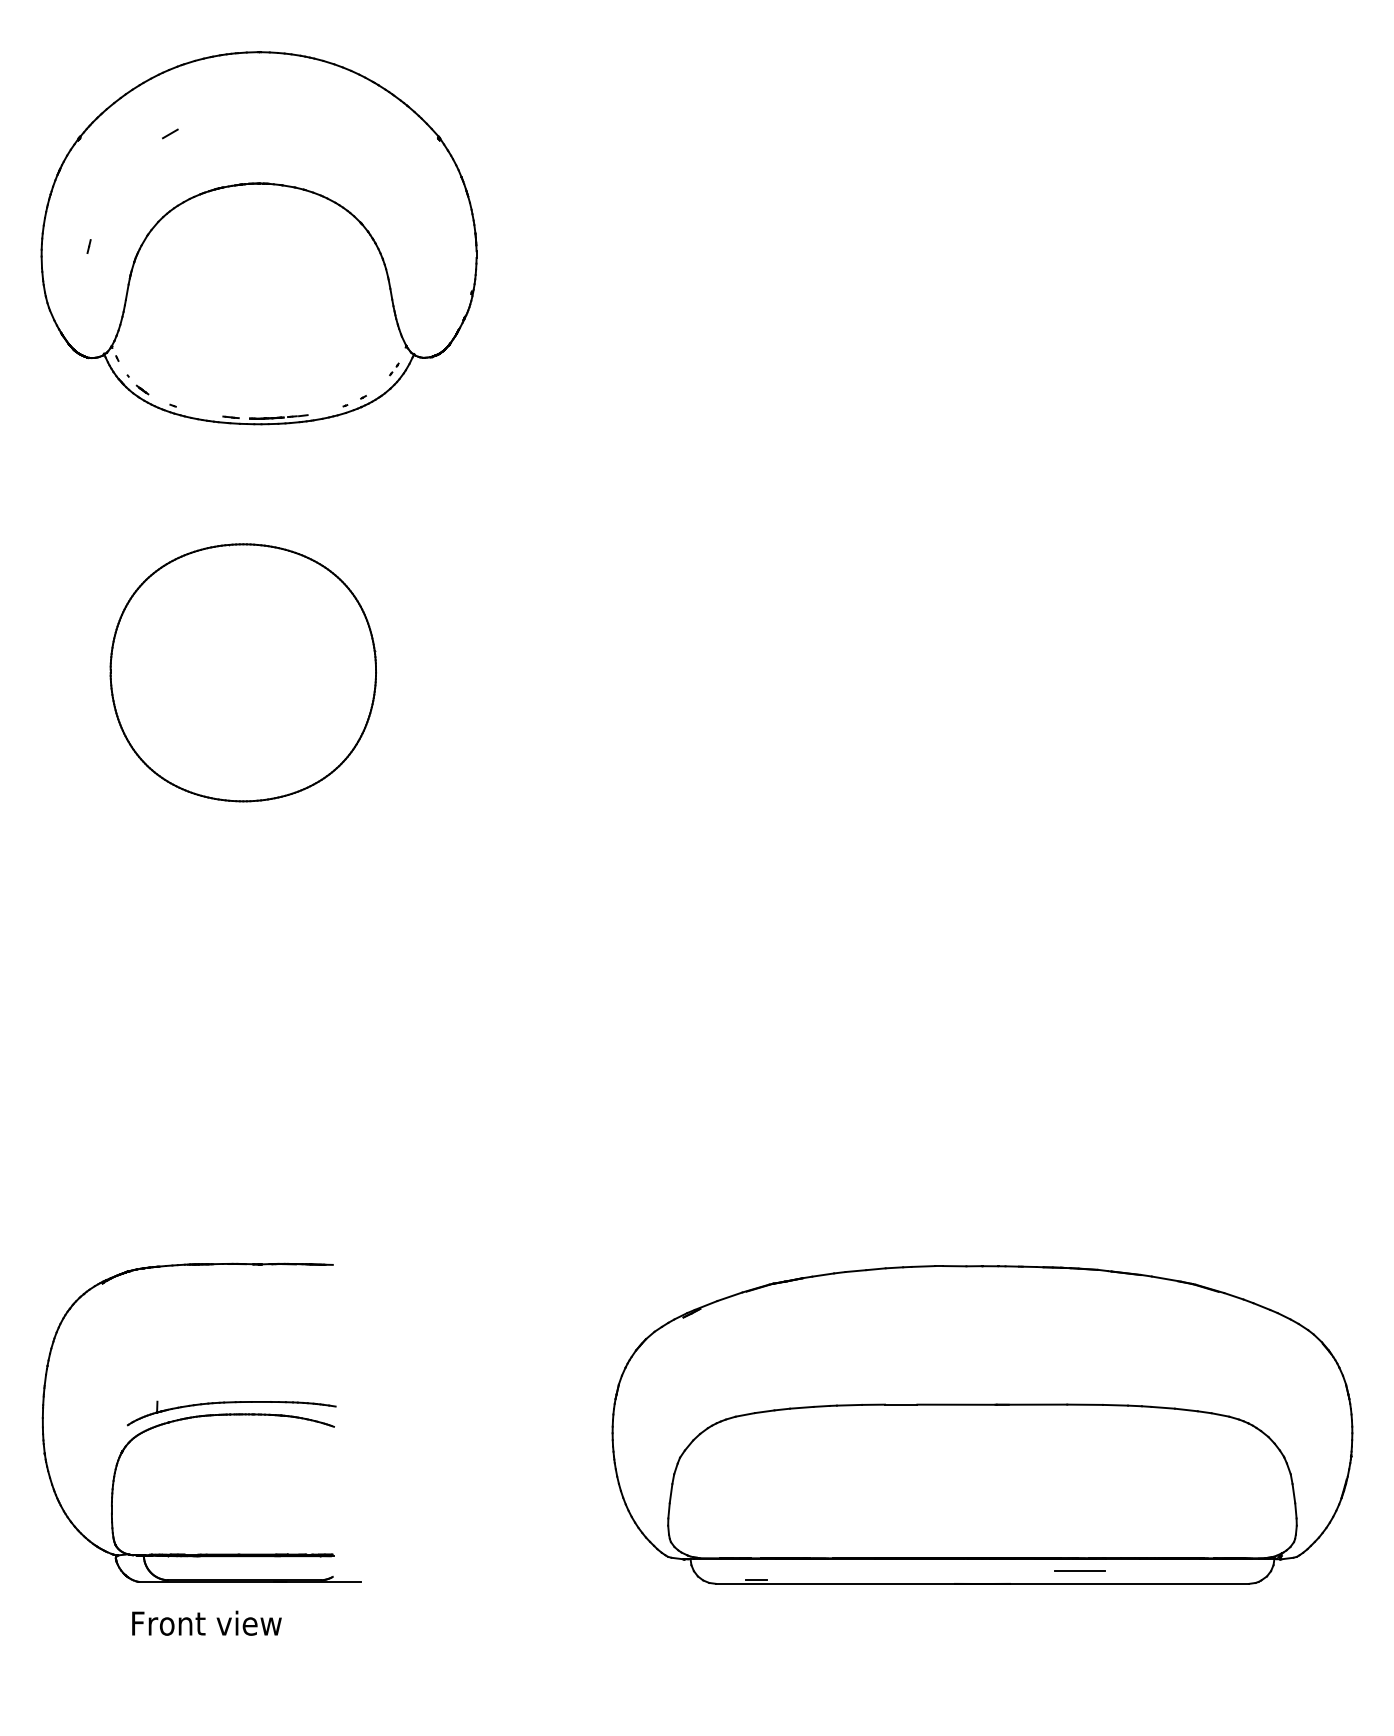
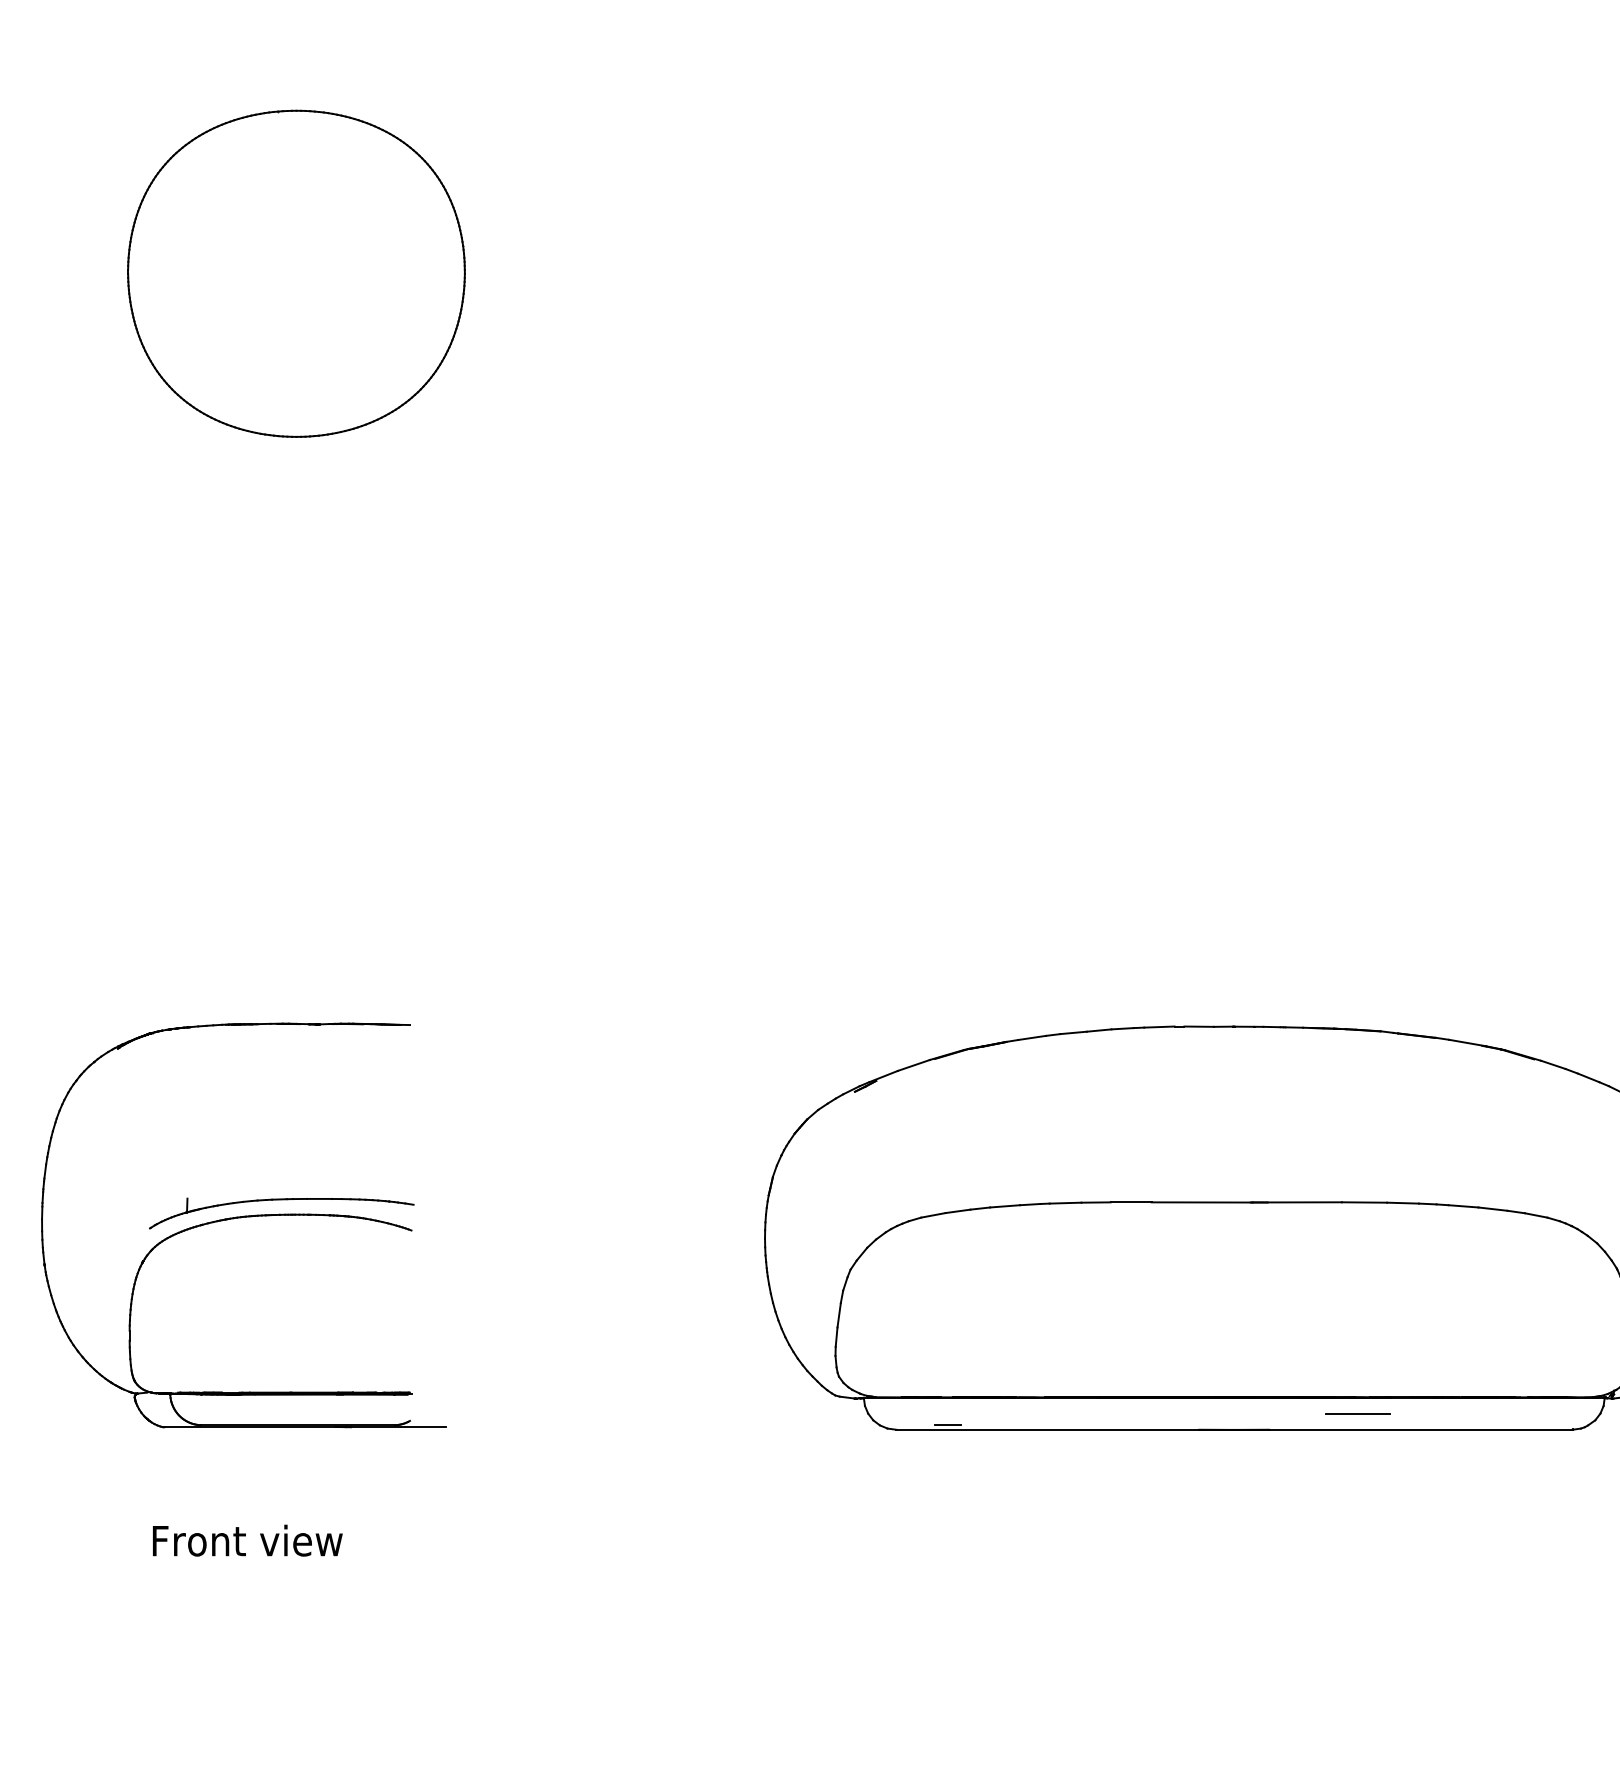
text: (206, 1622) -> (247, 1539), moved

